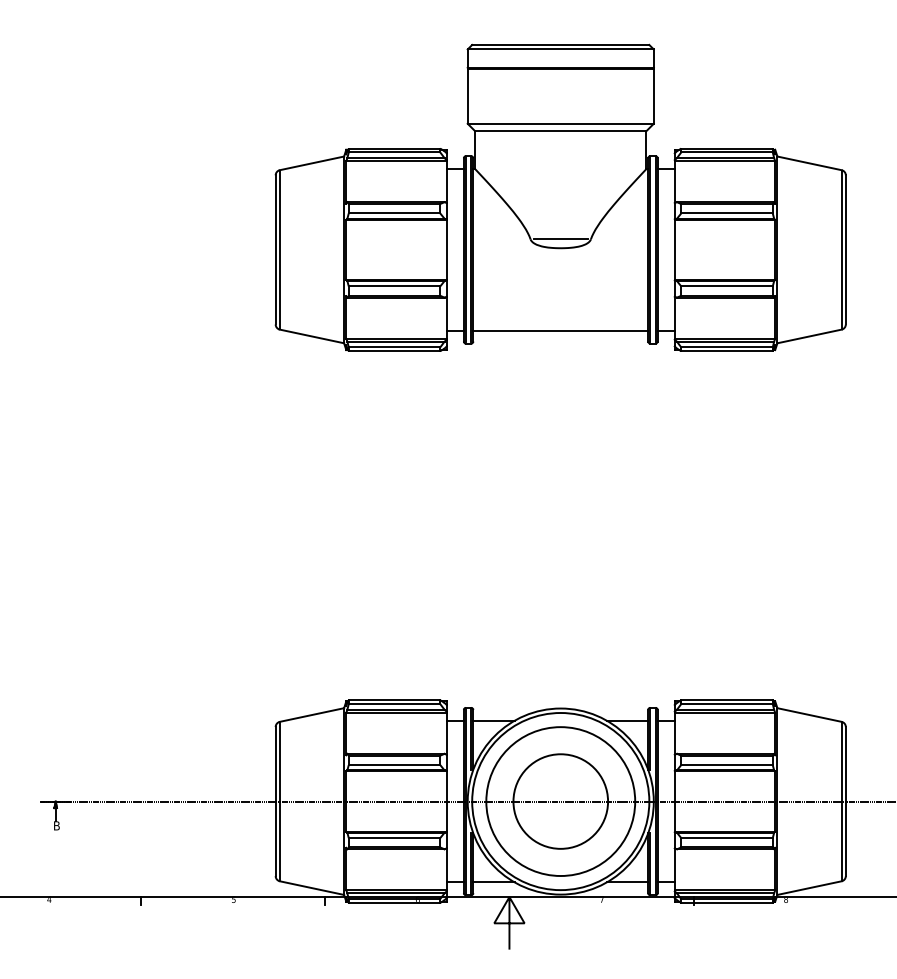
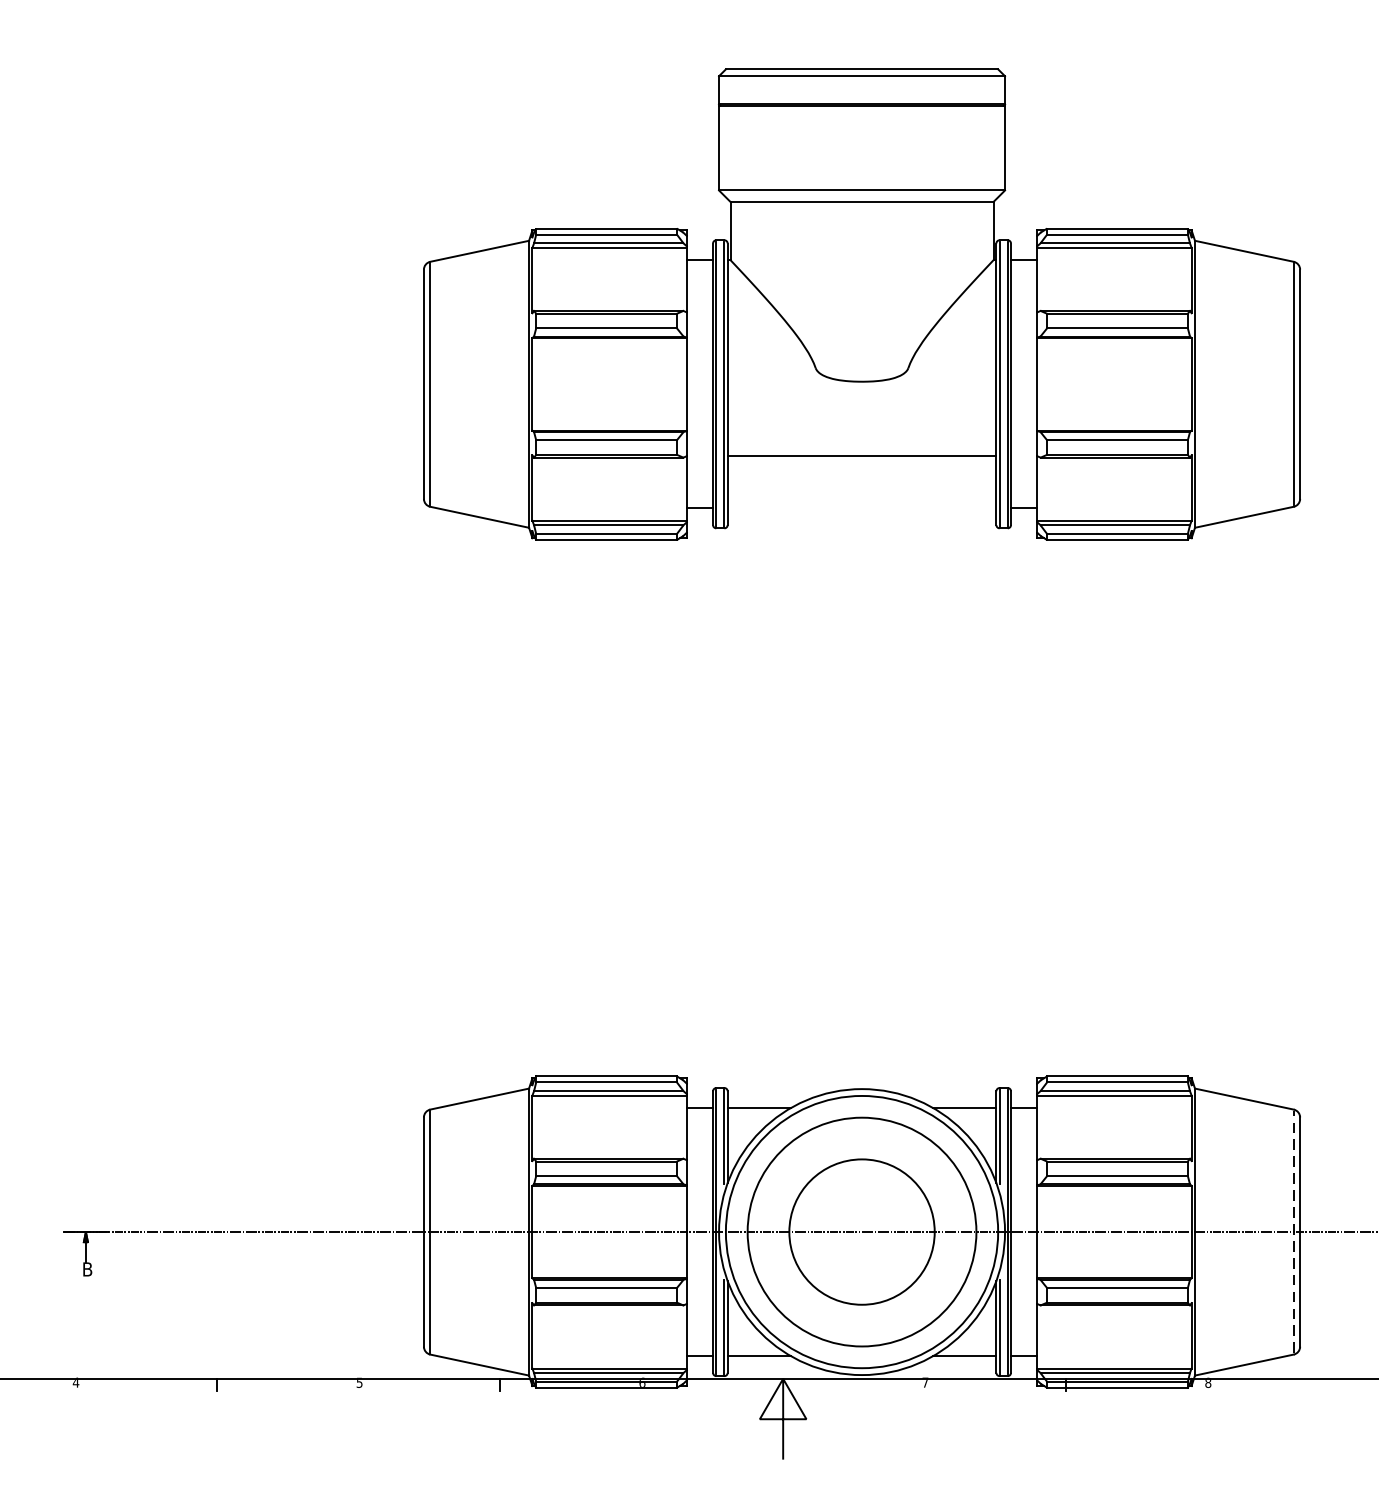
line: (560, 239) -> (861, 368), removed
line: (560, 330) -> (861, 455), moved
line: (841, 801) -> (1293, 1231), solid -> dashed

